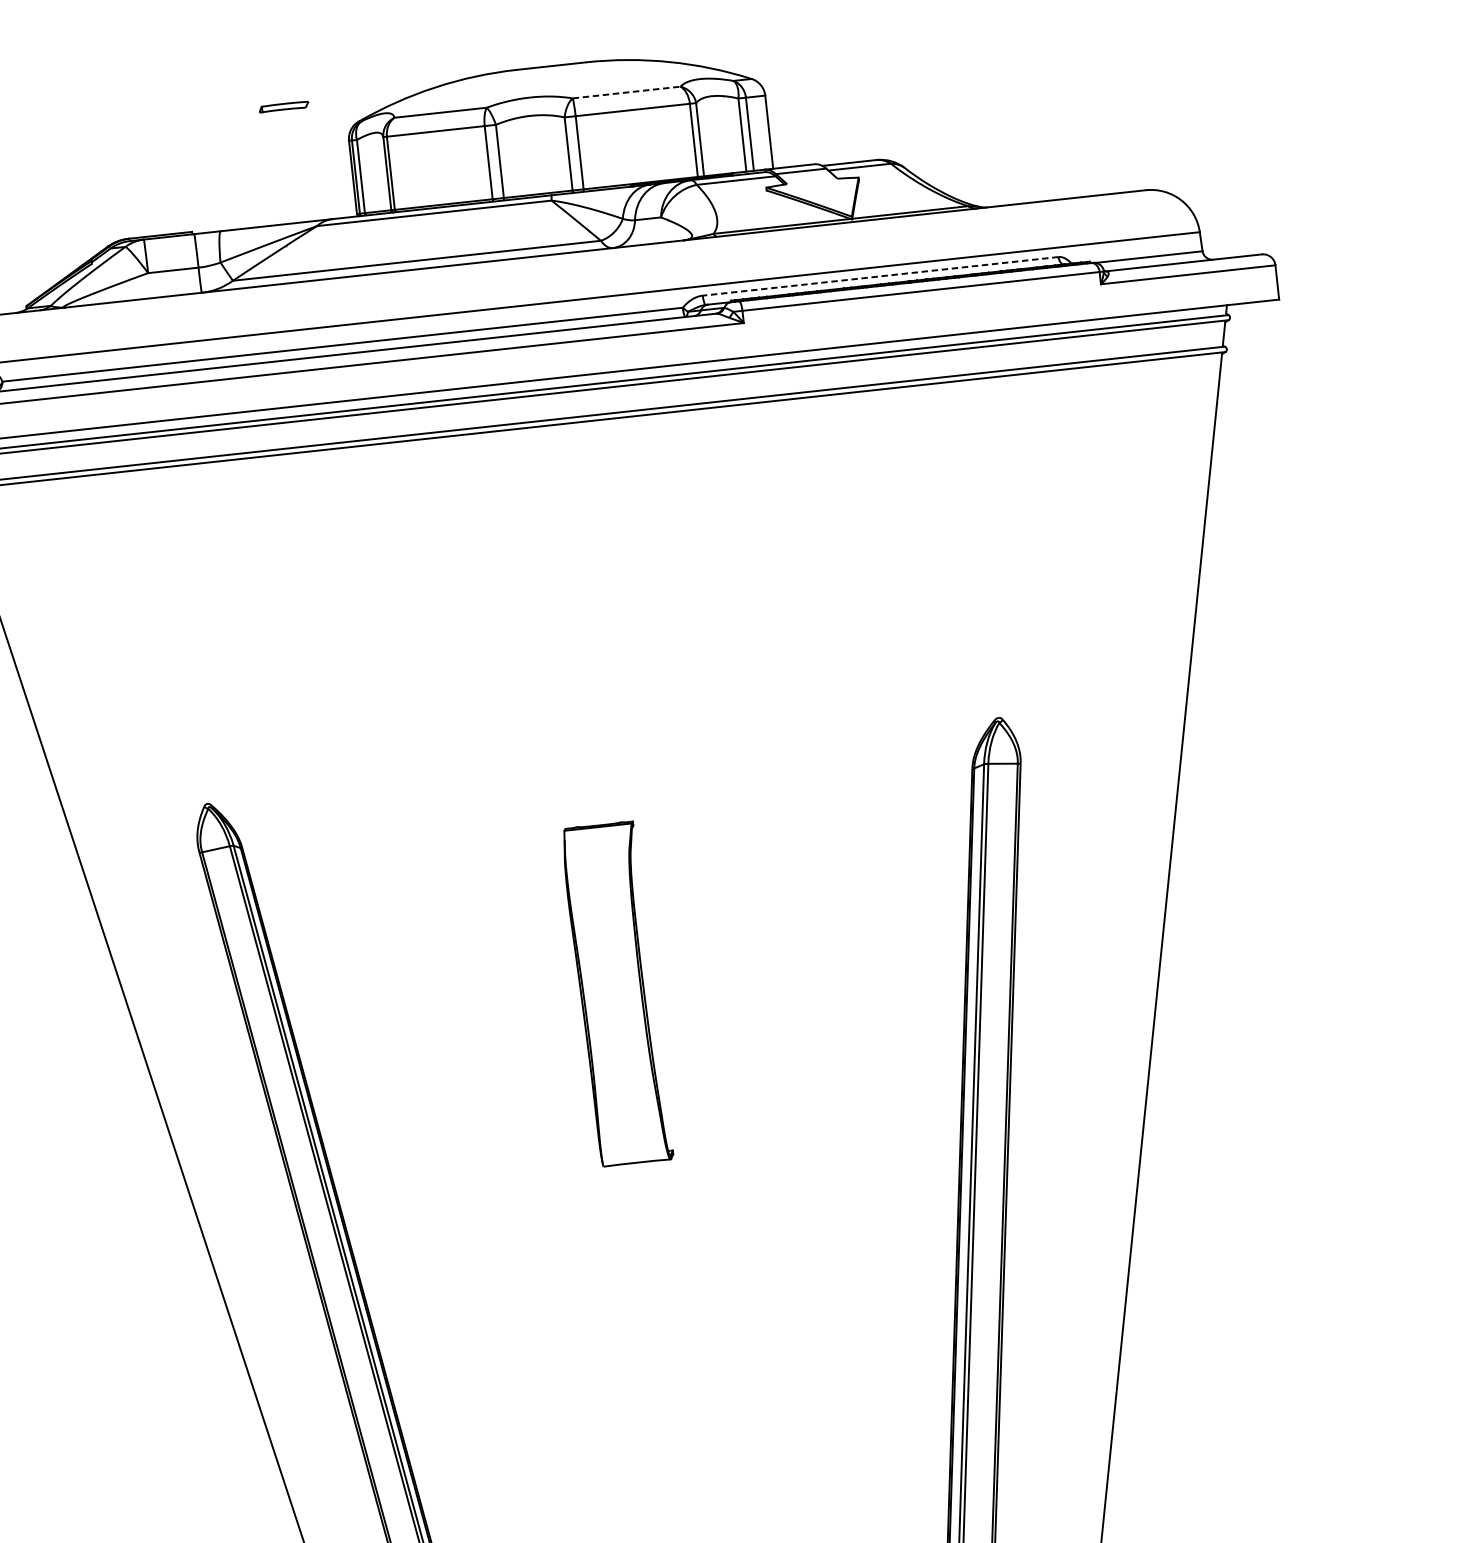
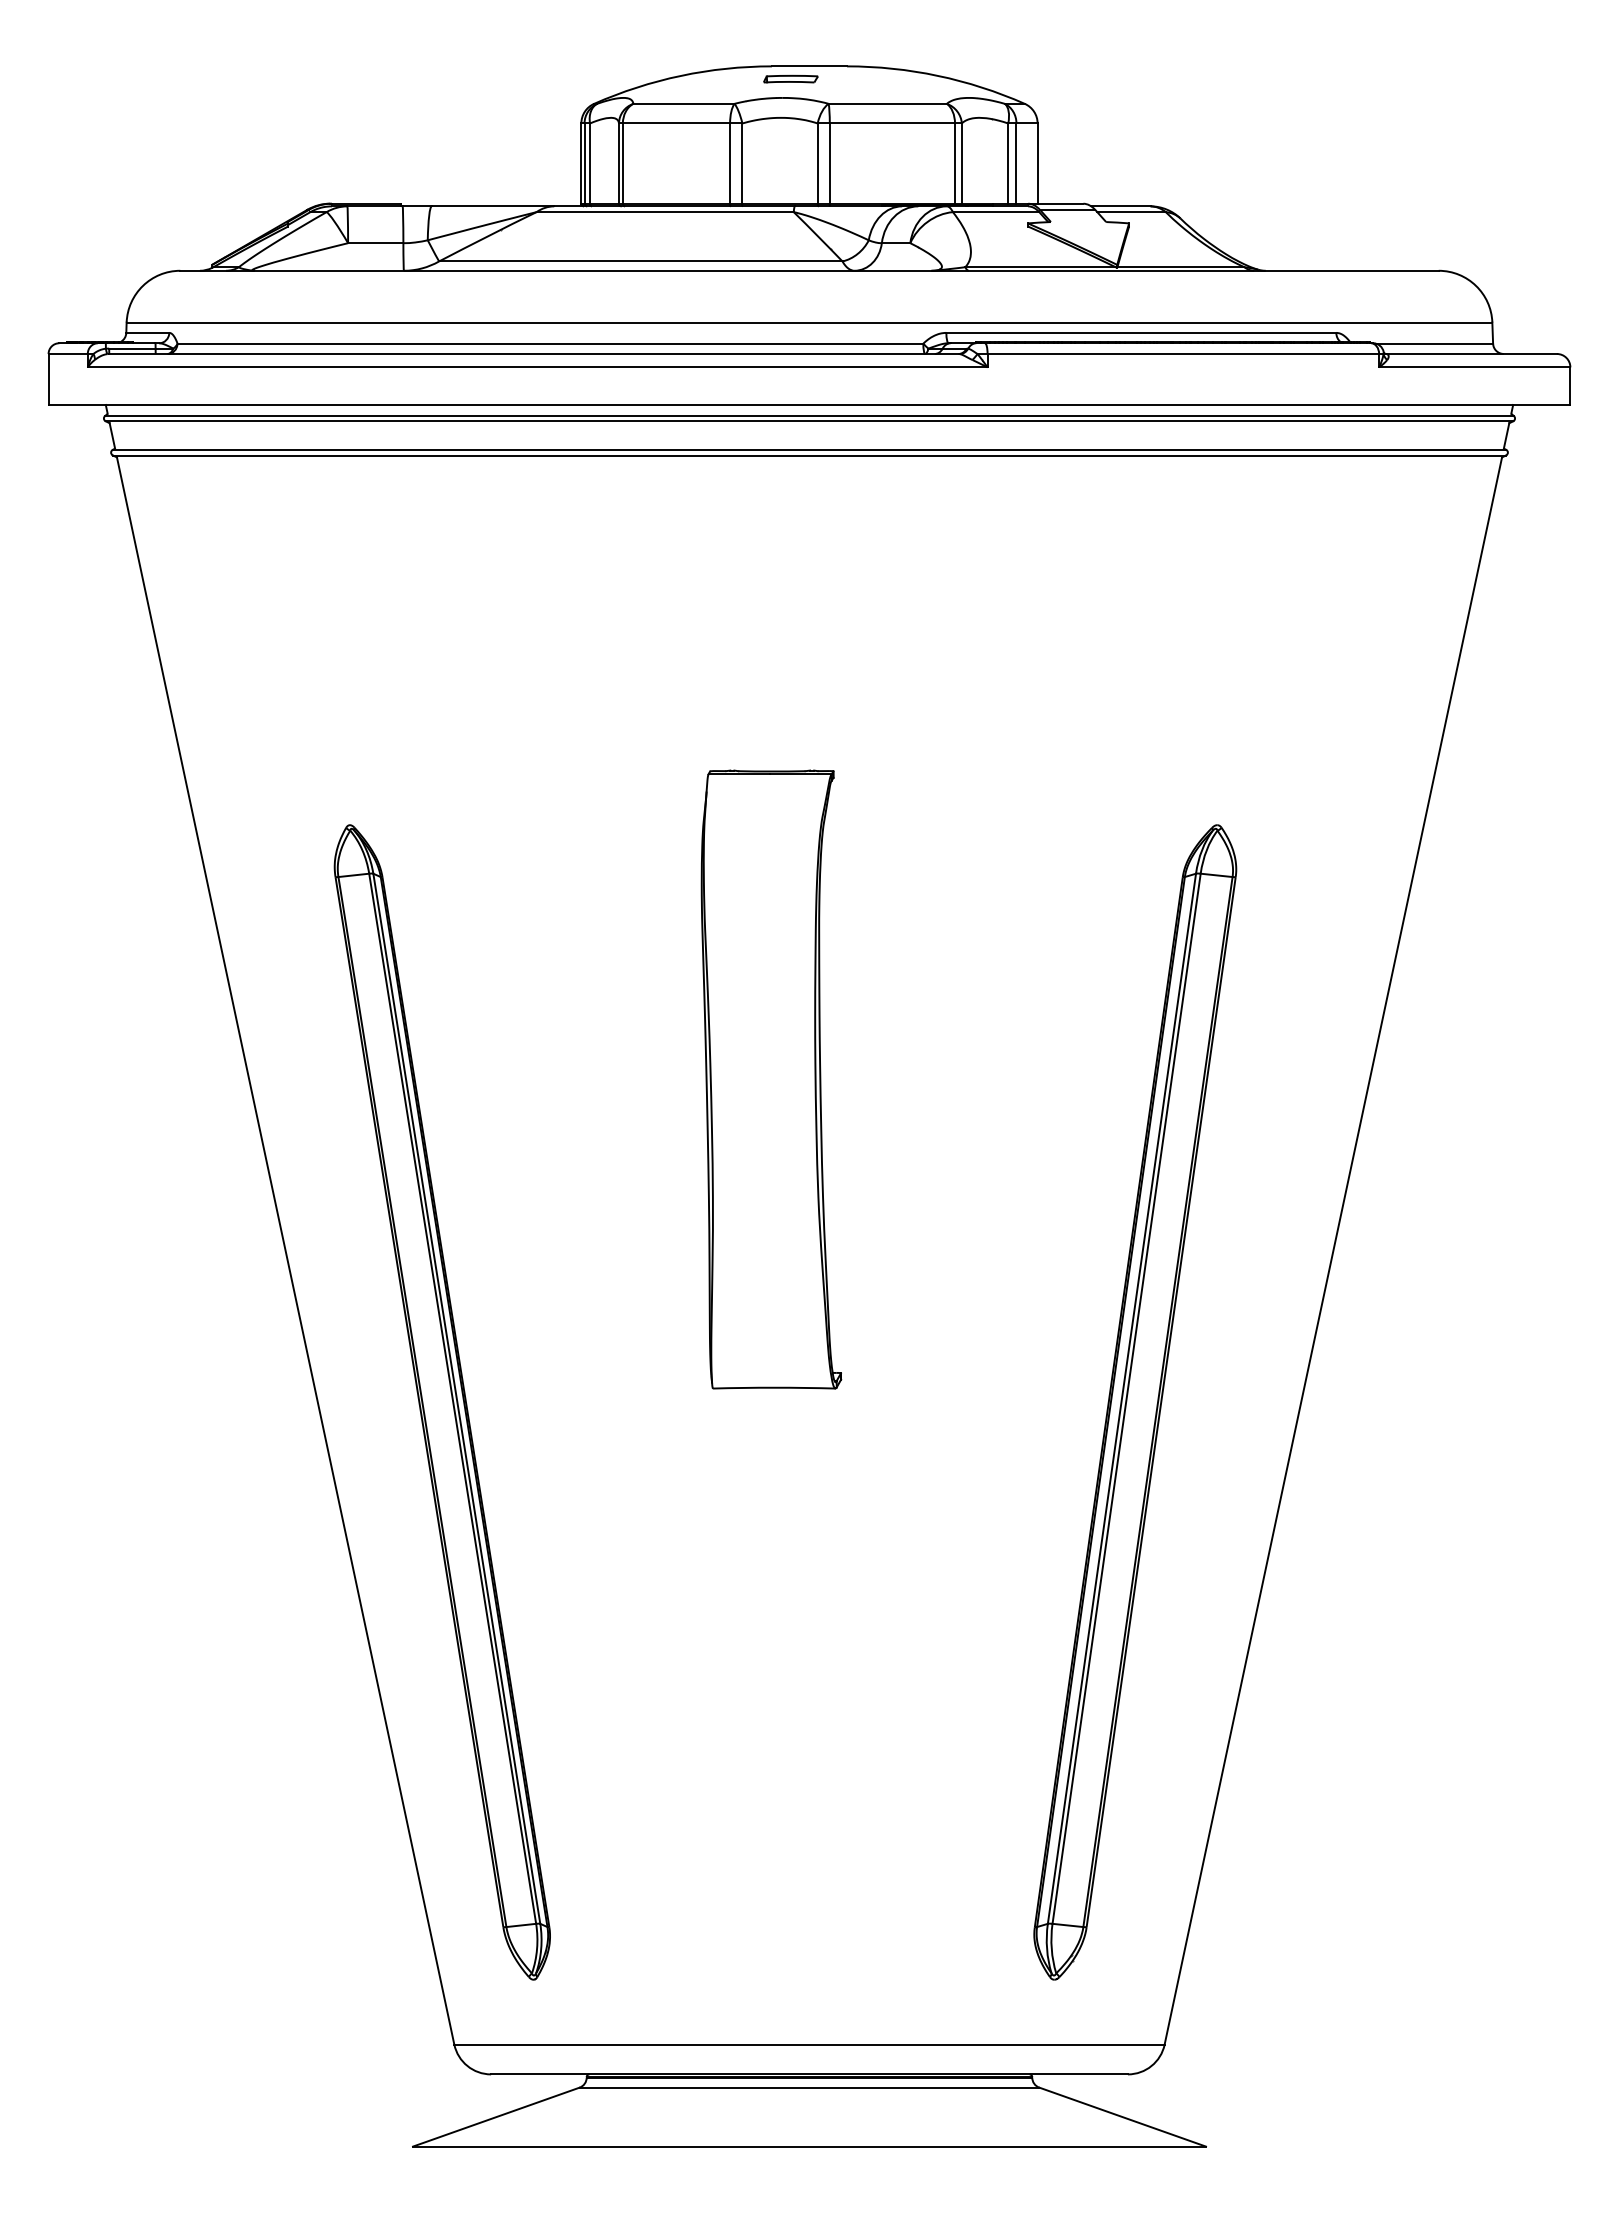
line: (627, 92) -> (888, 103), dashed -> solid
part: (283, 106) -> (790, 78), moved
line: (880, 275) -> (1141, 332), dashed -> solid
part: (617, 994) -> (771, 1079), size x1.67

